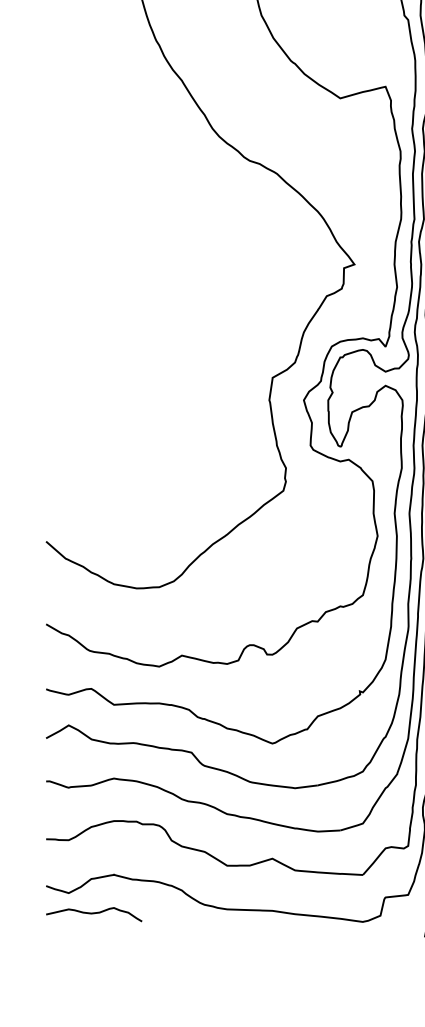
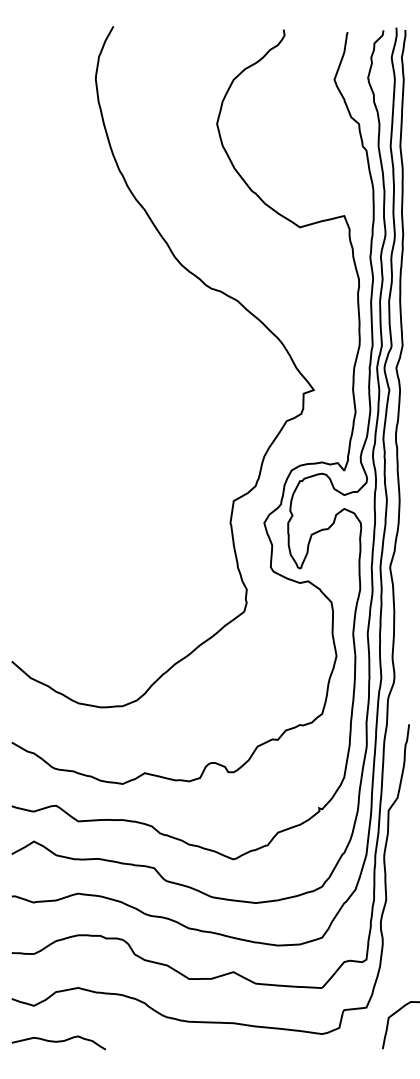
curve: (93, 914) -> (58, 1042), moved

